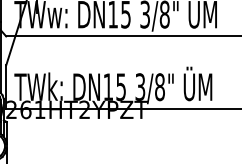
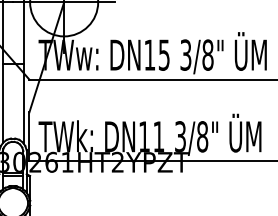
text: (120, 86) -> (158, 136), DN15 -> DN11

